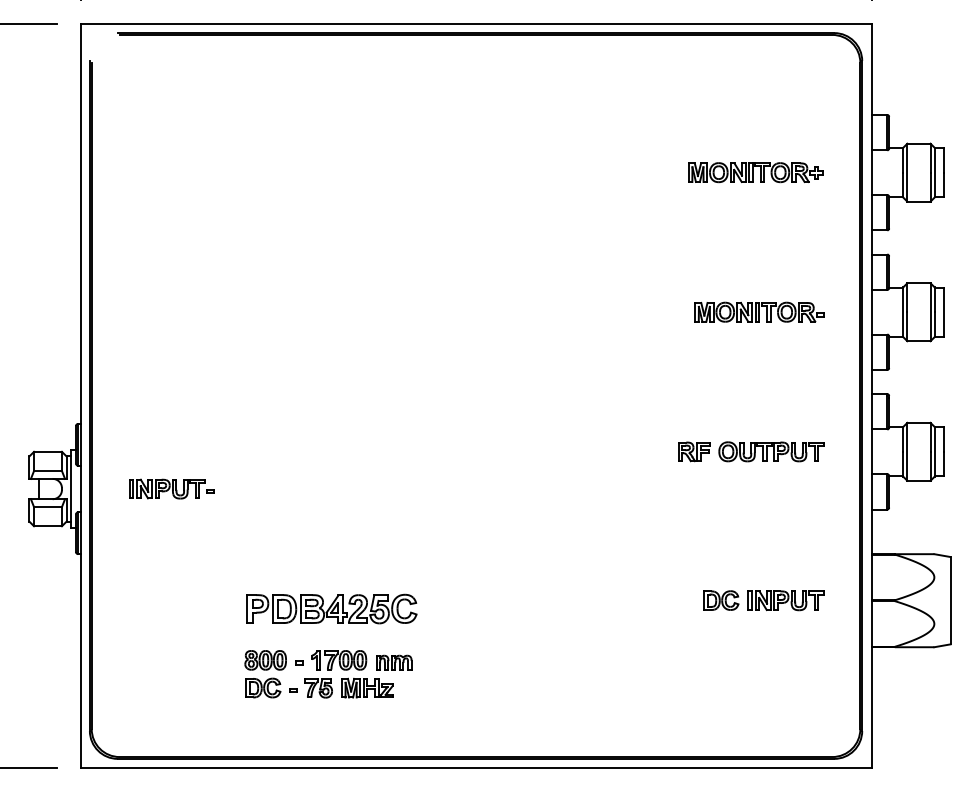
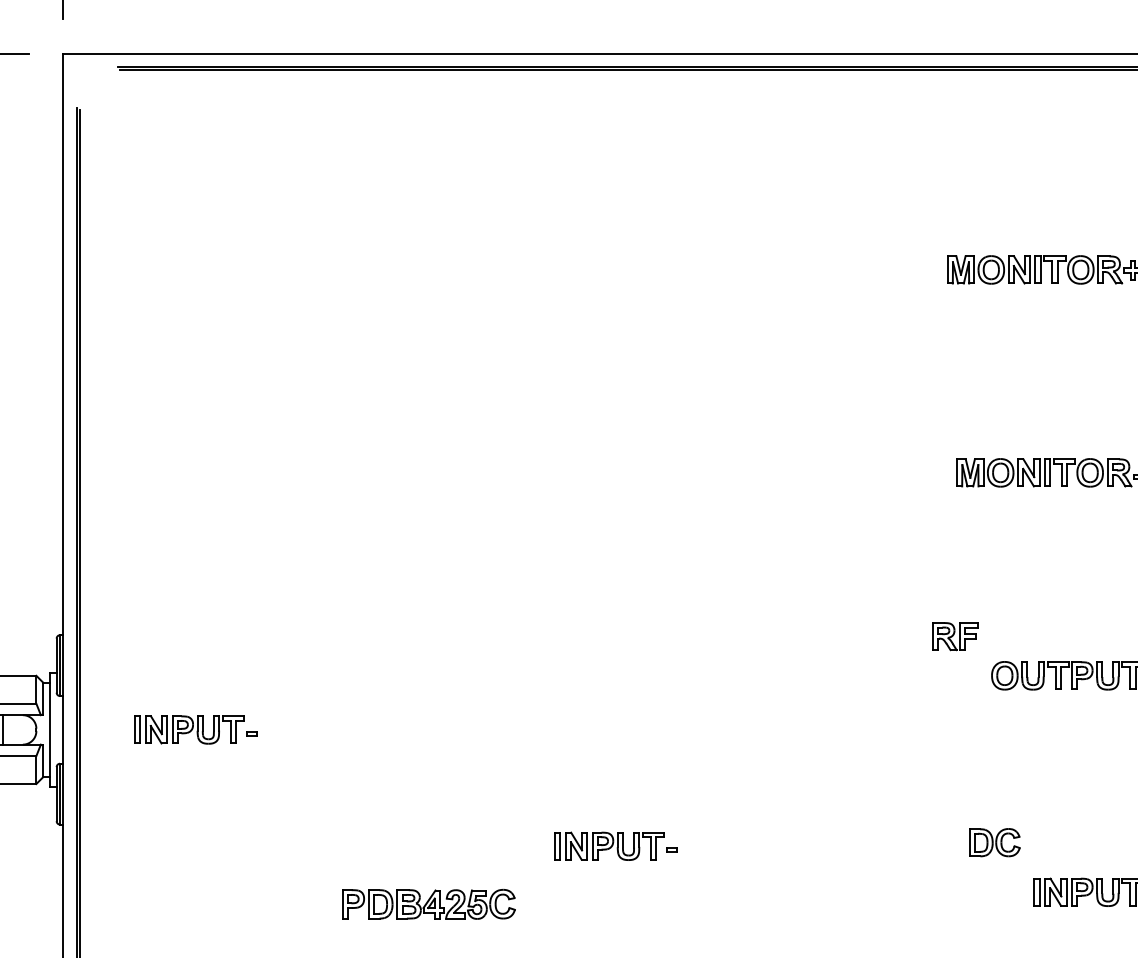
part: (694, 451) -> (955, 636), moved
part: (460, 568) -> (615, 845), added
part: (721, 600) -> (995, 842), moved
part: (331, 608) -> (428, 903), size x0.7

